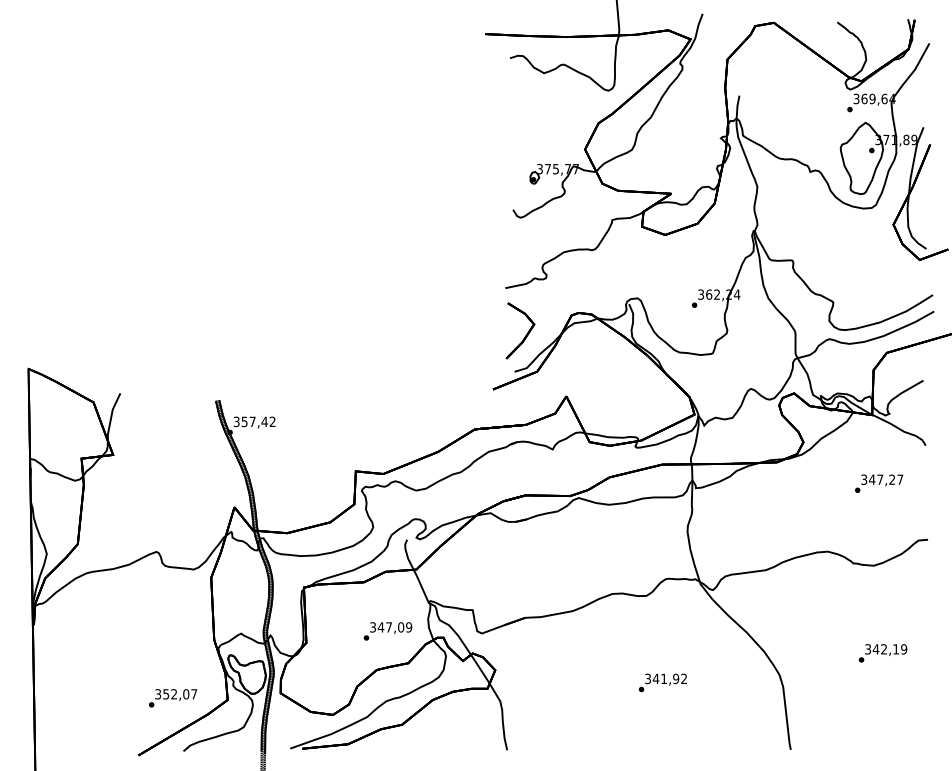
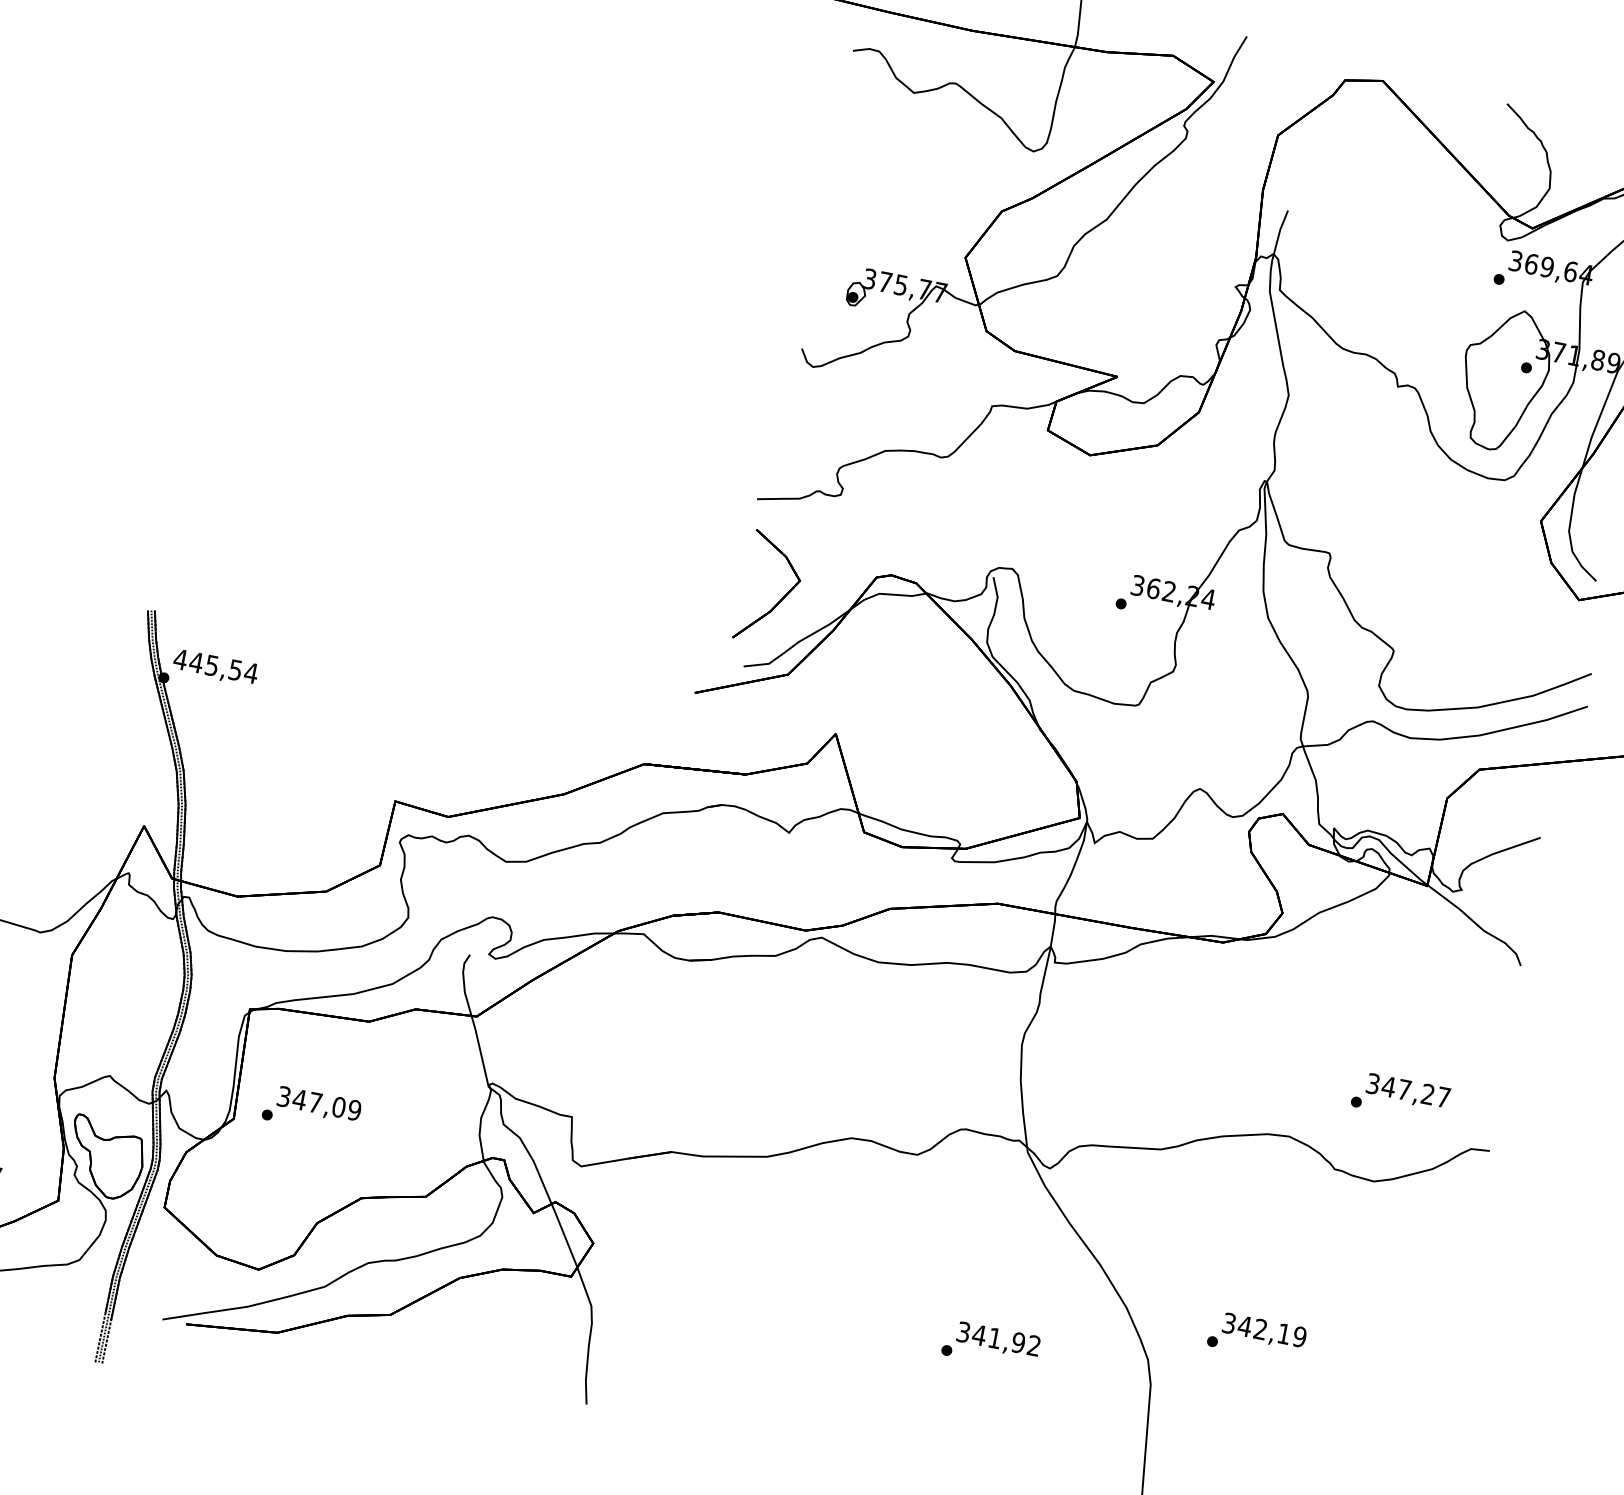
text: (254, 421) -> (215, 665), 357,42 -> 445,54
text: (879, 483) -> (1401, 1096), moved
text: (387, 631) -> (310, 1110), moved
text: (882, 653) -> (1255, 1336), moved
text: (662, 682) -> (990, 1344), moved

